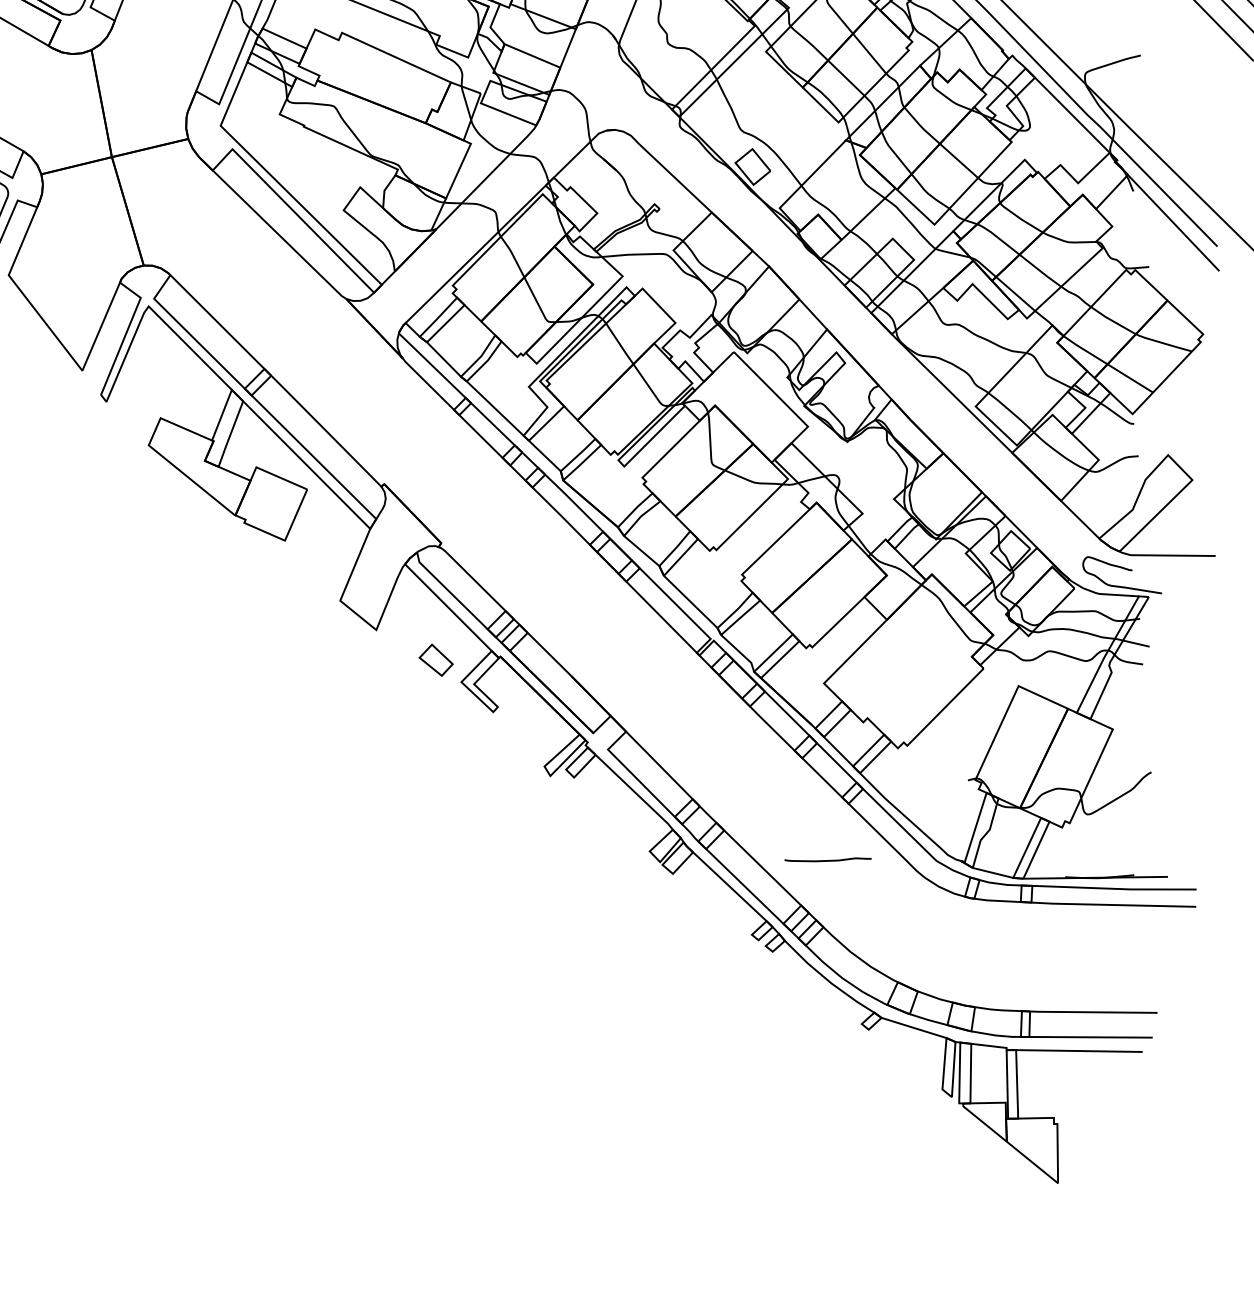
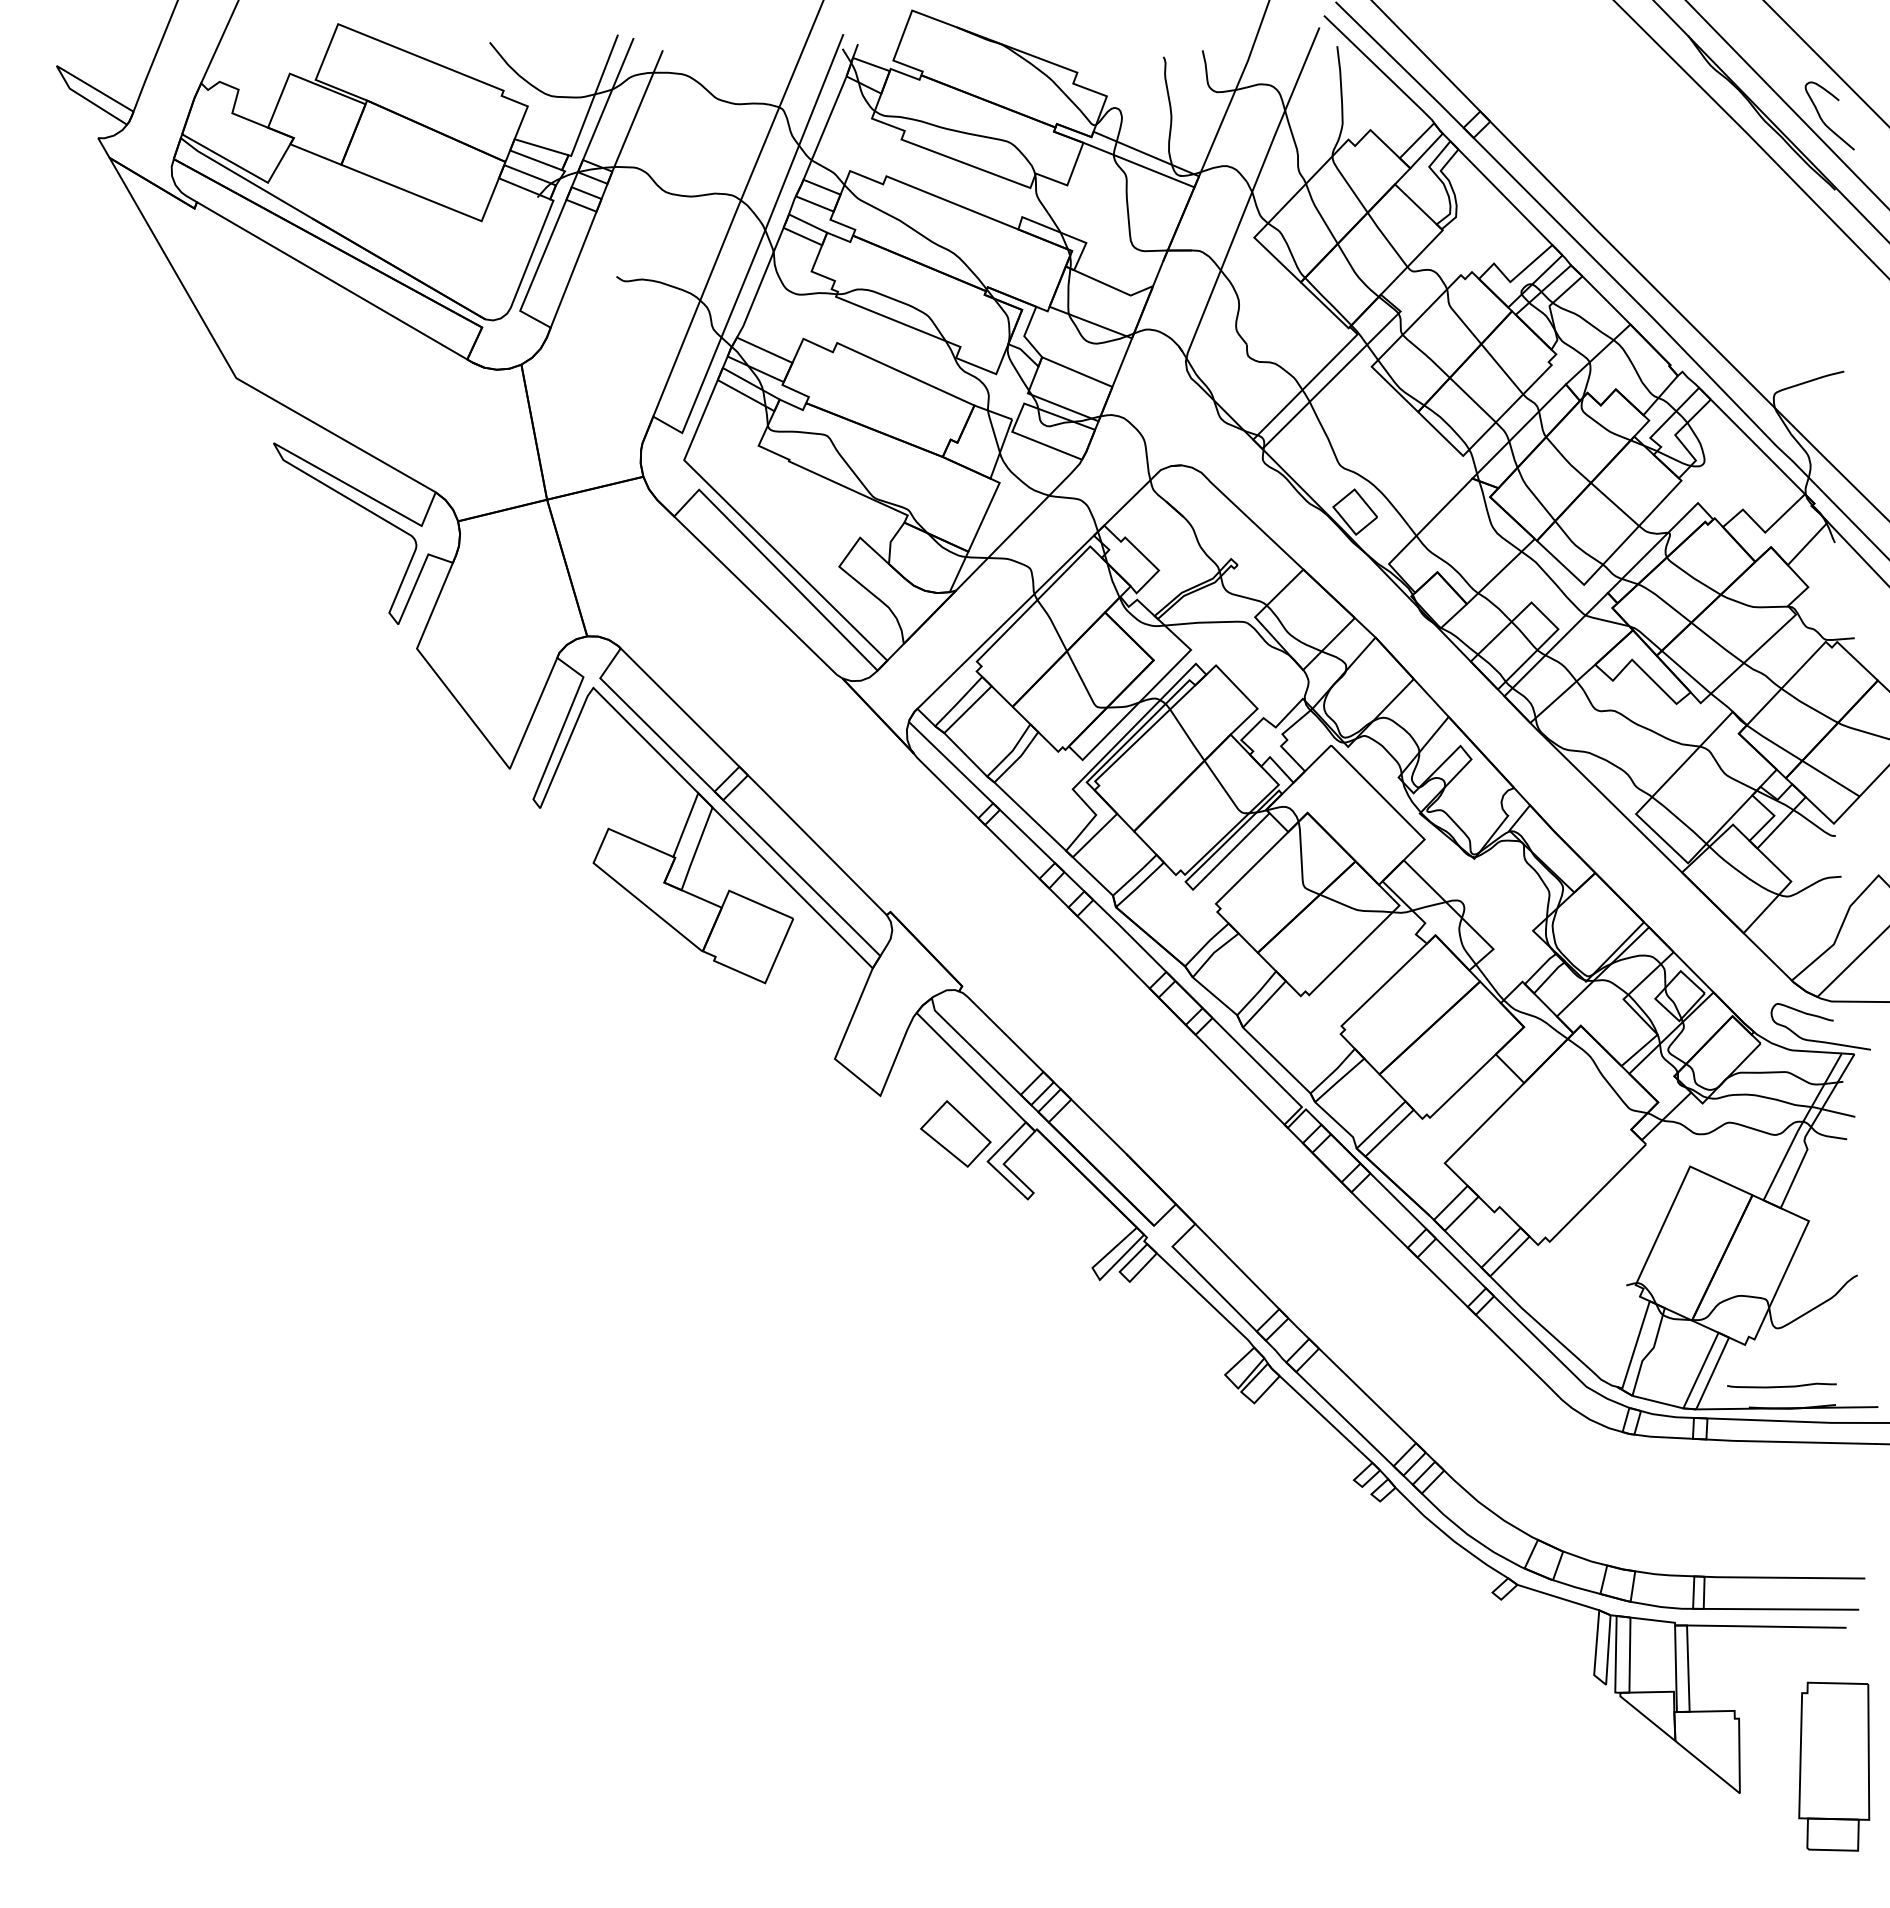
part: (435, 659) -> (955, 1133), size x1.67
curve: (827, 860) -> (1781, 1386), moved
part: (1133, 1161) -> (1834, 1766), added

